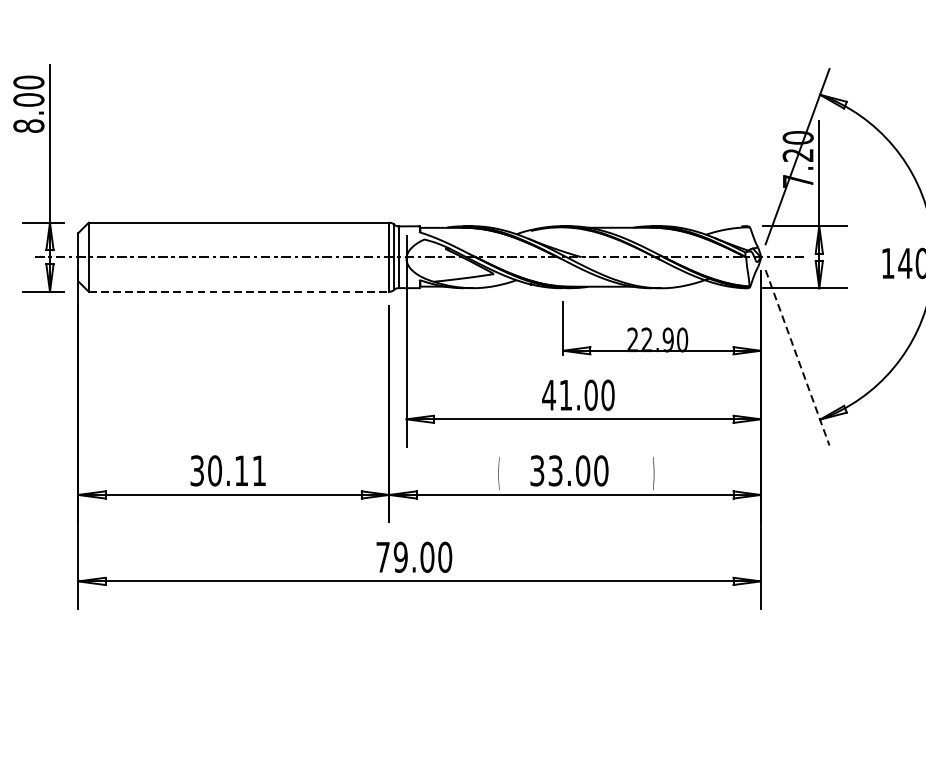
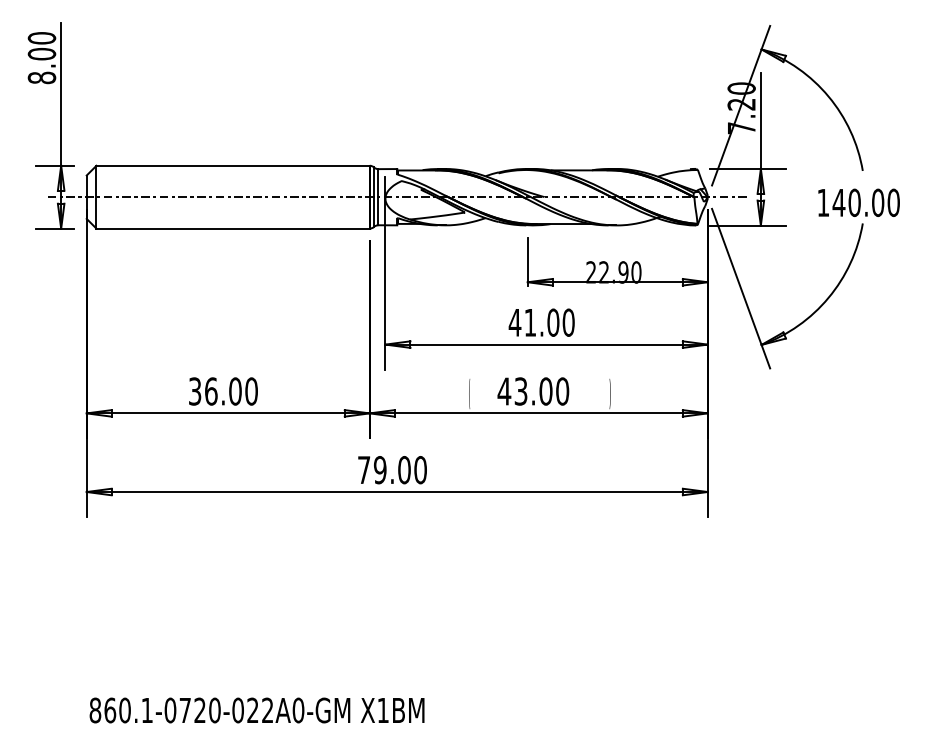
line: (239, 291) -> (233, 228), dashed -> solid
line: (798, 357) -> (741, 288), dashed -> solid
text: (237, 470) -> (231, 391), 30.11 -> 36.00
text: (537, 470) -> (504, 391), 33.00 -> 43.00

